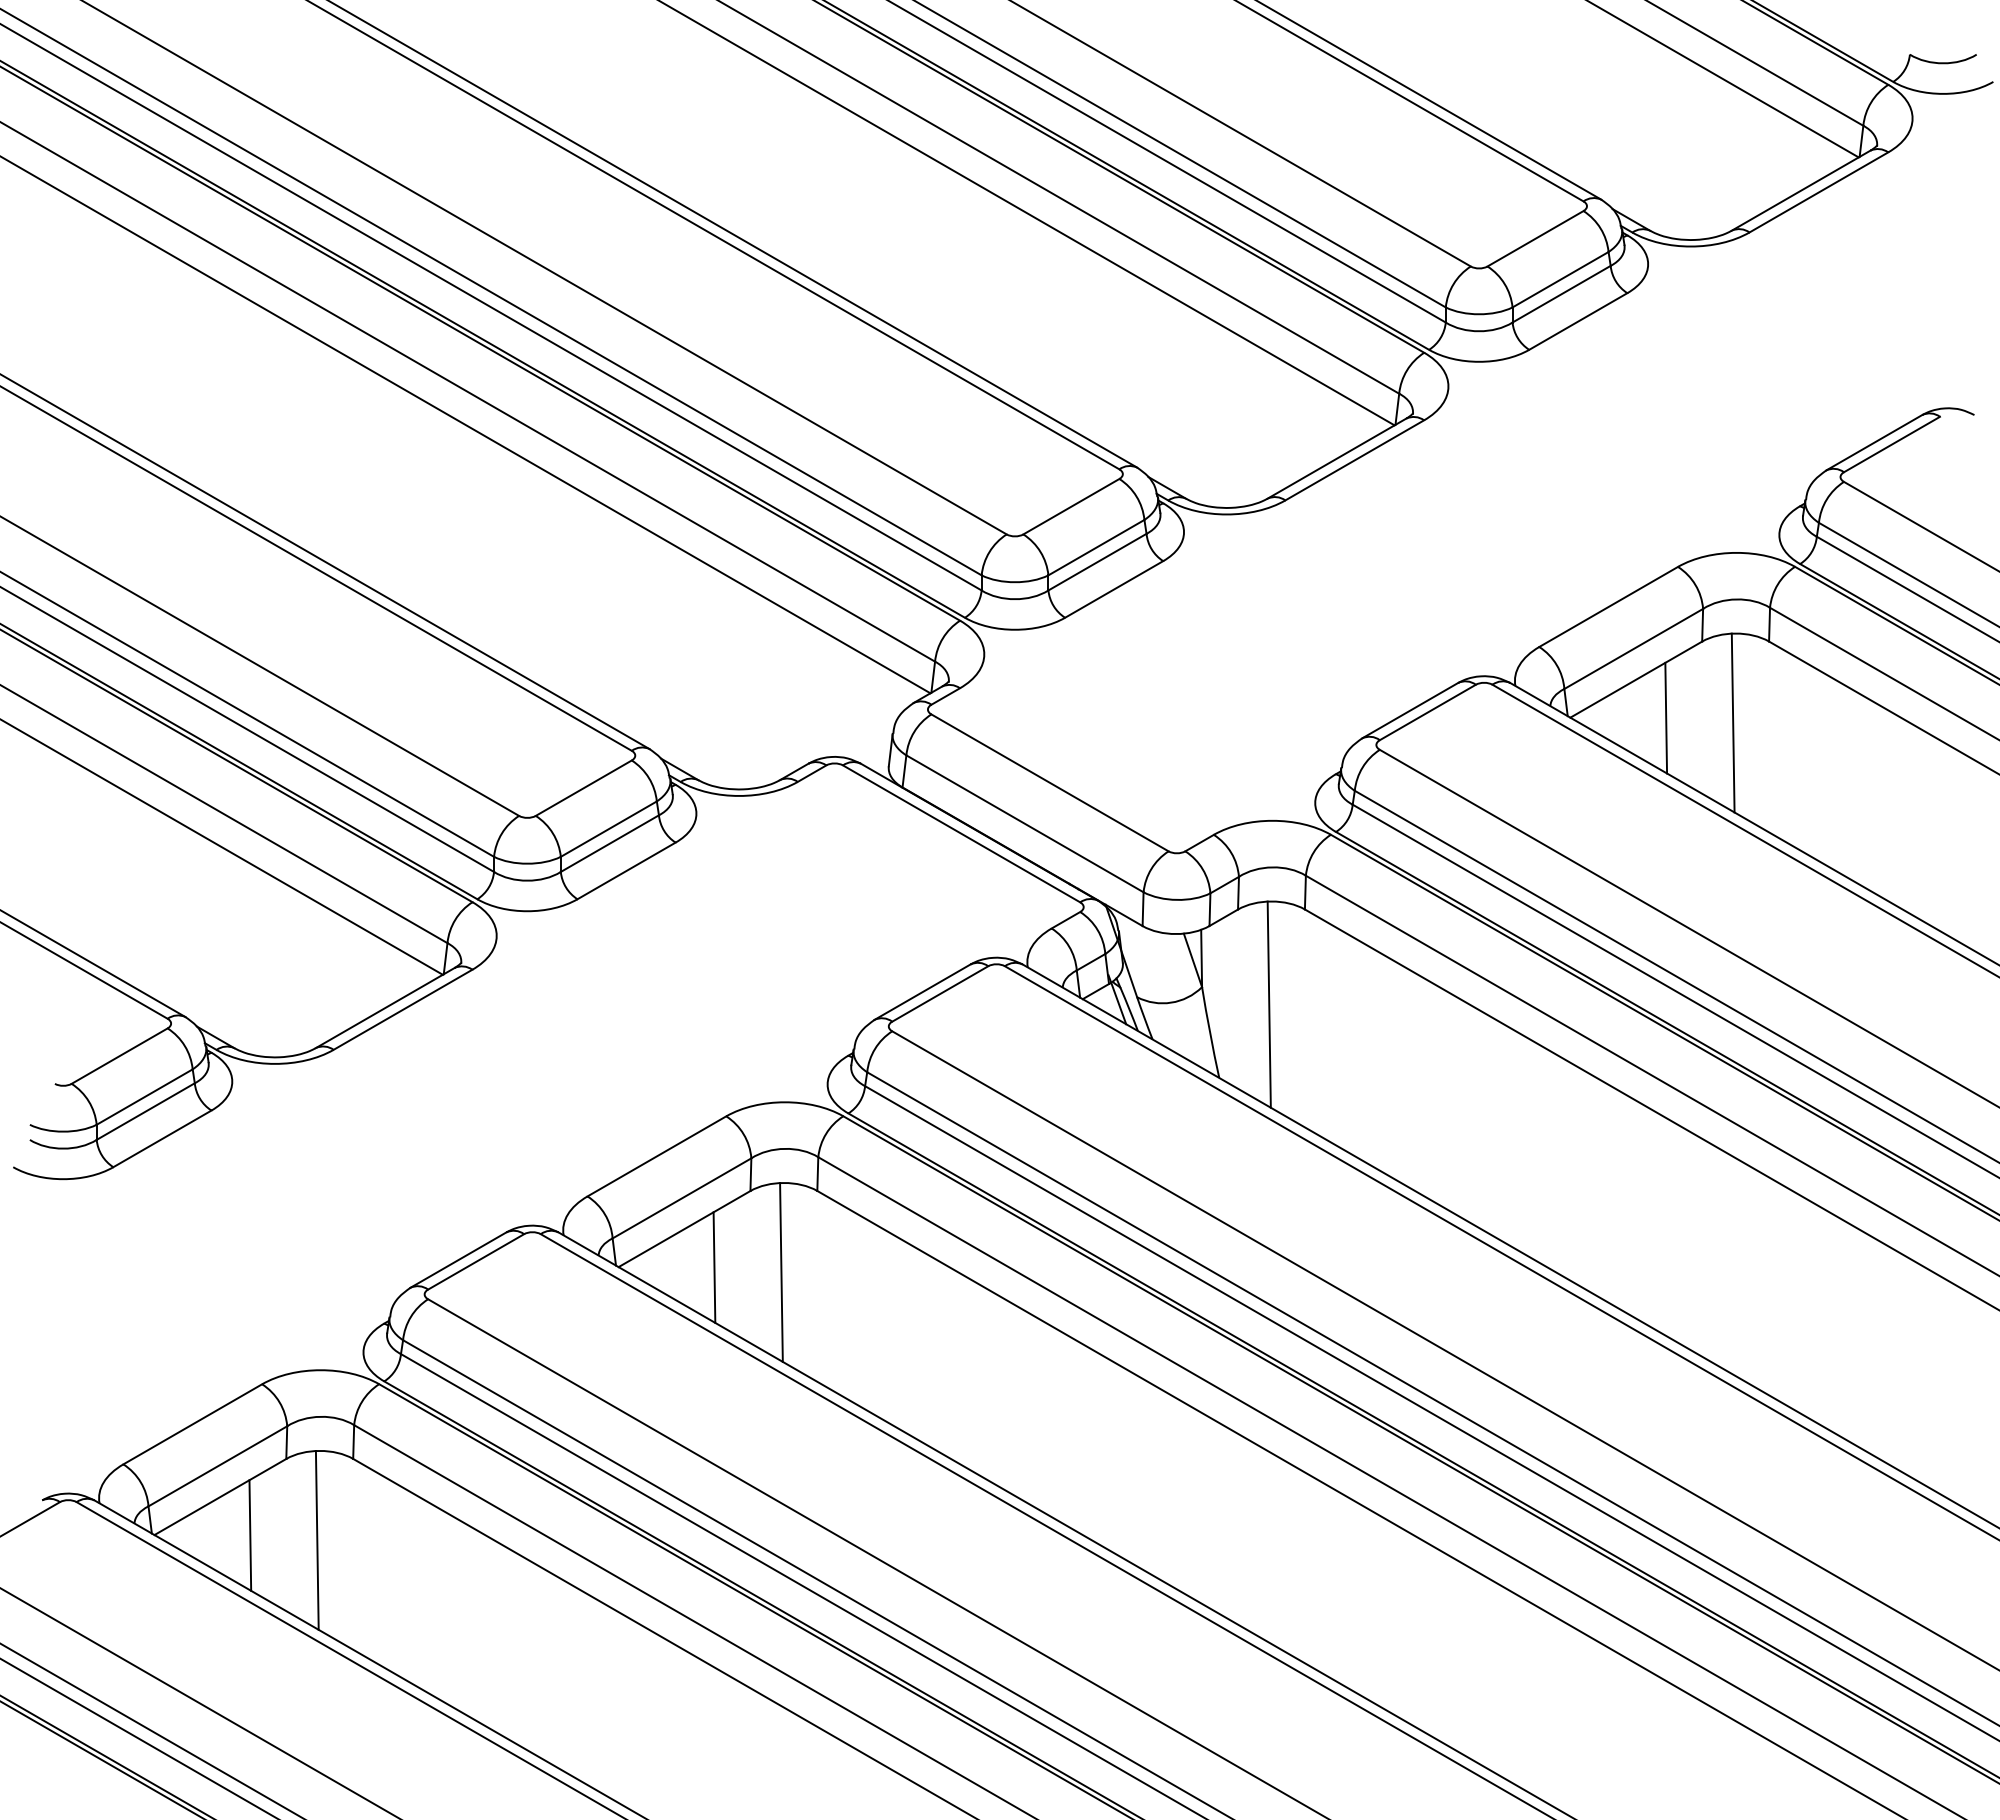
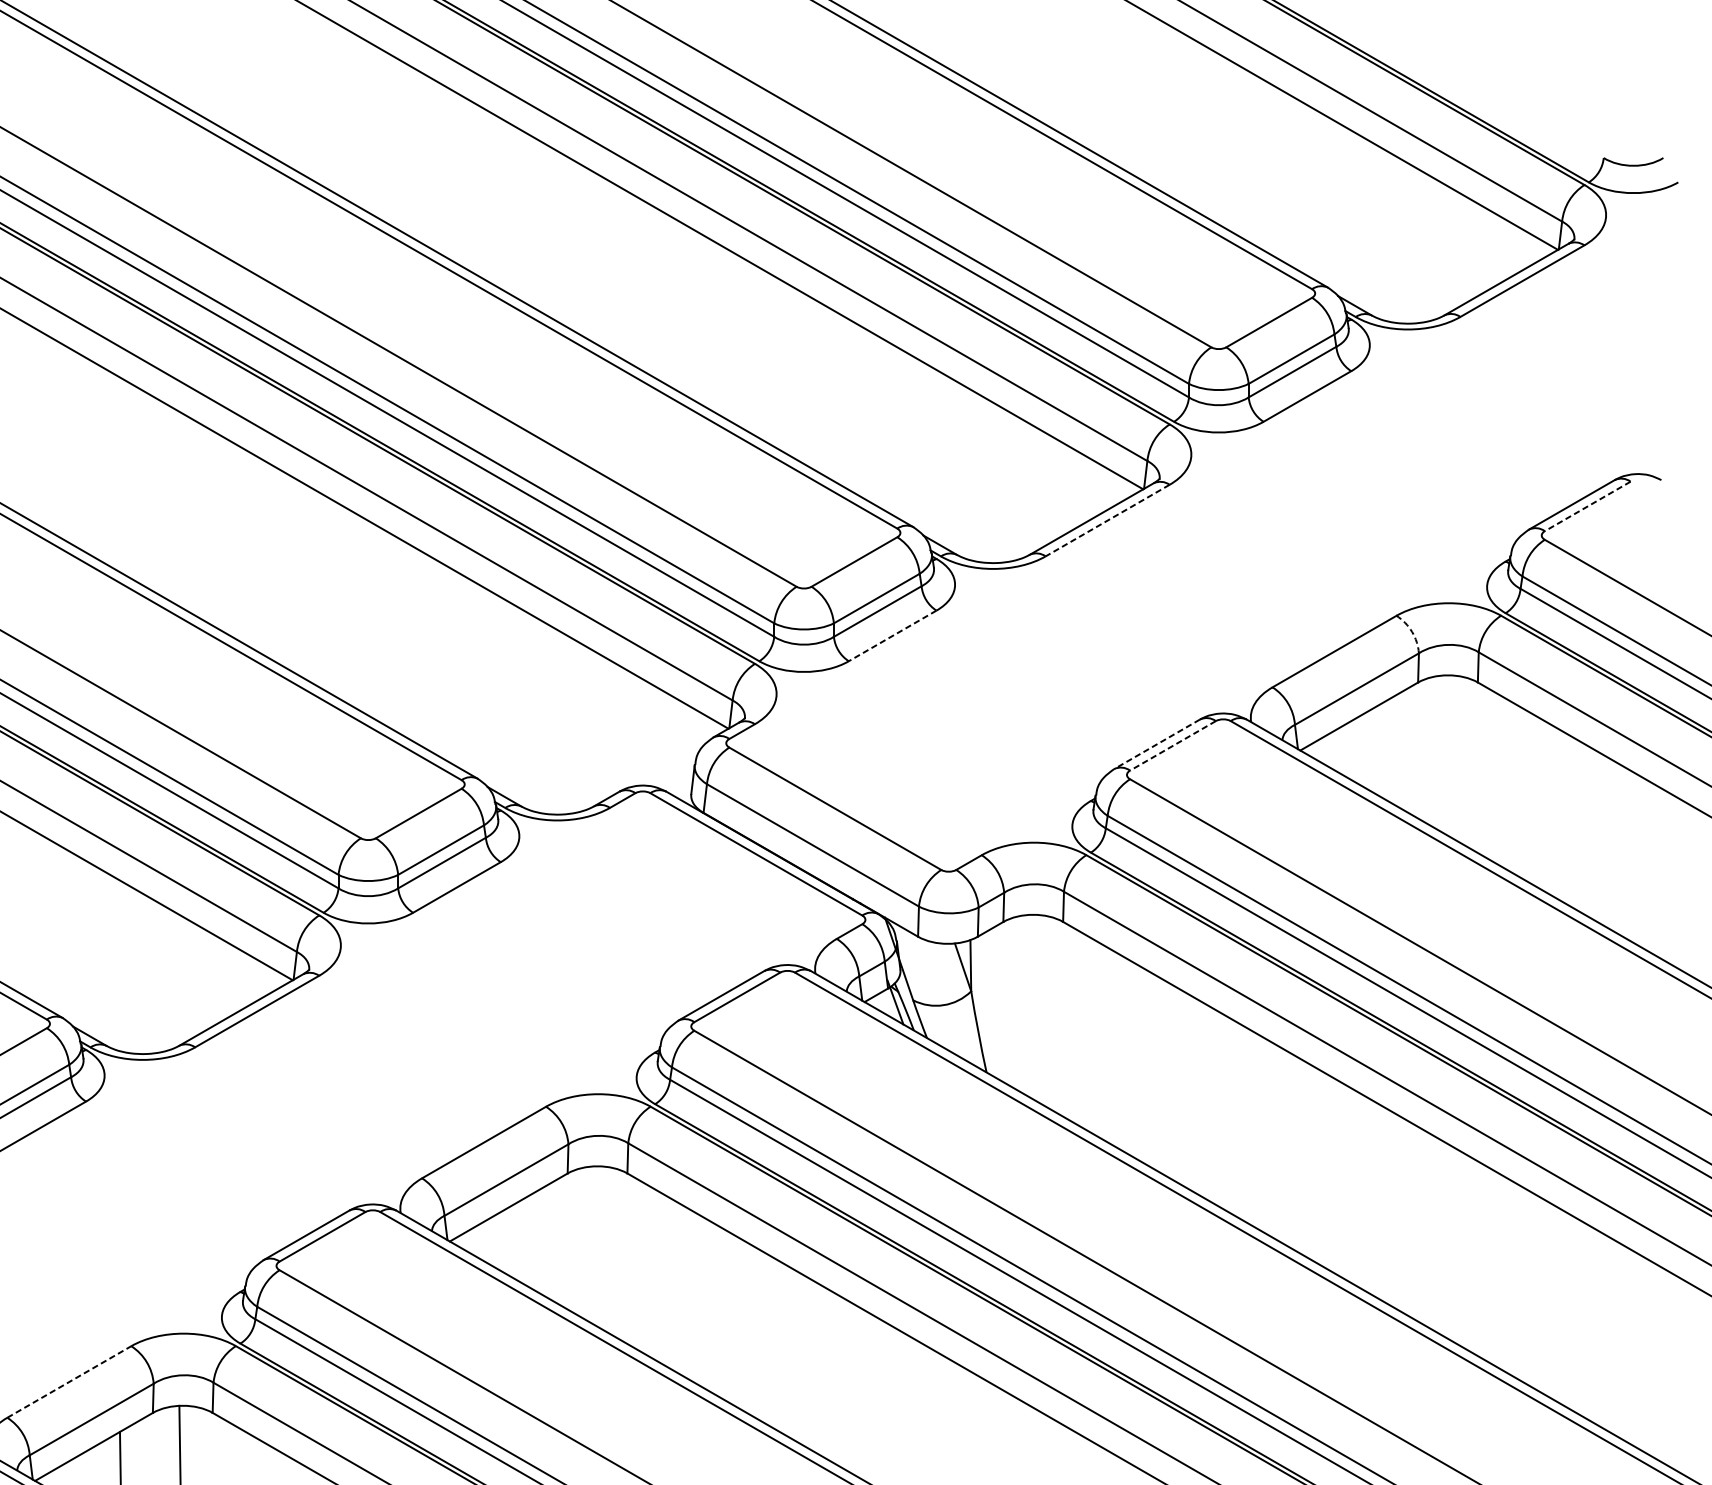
line: (1891, 444) -> (1587, 506), solid -> dashed
line: (1354, 460) -> (1107, 520), solid -> dashed
arc: (1695, 584) -> (1412, 631), solid -> dashed
line: (1114, 589) -> (892, 635), solid -> dashed
line: (1409, 710) -> (1156, 744), solid -> dashed
line: (1427, 712) -> (1172, 745), solid -> dashed
line: (1666, 717) -> (1386, 750), removed
line: (1732, 722) -> (1445, 754), removed
line: (1268, 1004) -> (1030, 1006), removed
line: (714, 1267) -> (535, 1241), removed
line: (781, 1272) -> (595, 1246), removed
line: (193, 1424) -> (69, 1382), solid -> dashed

